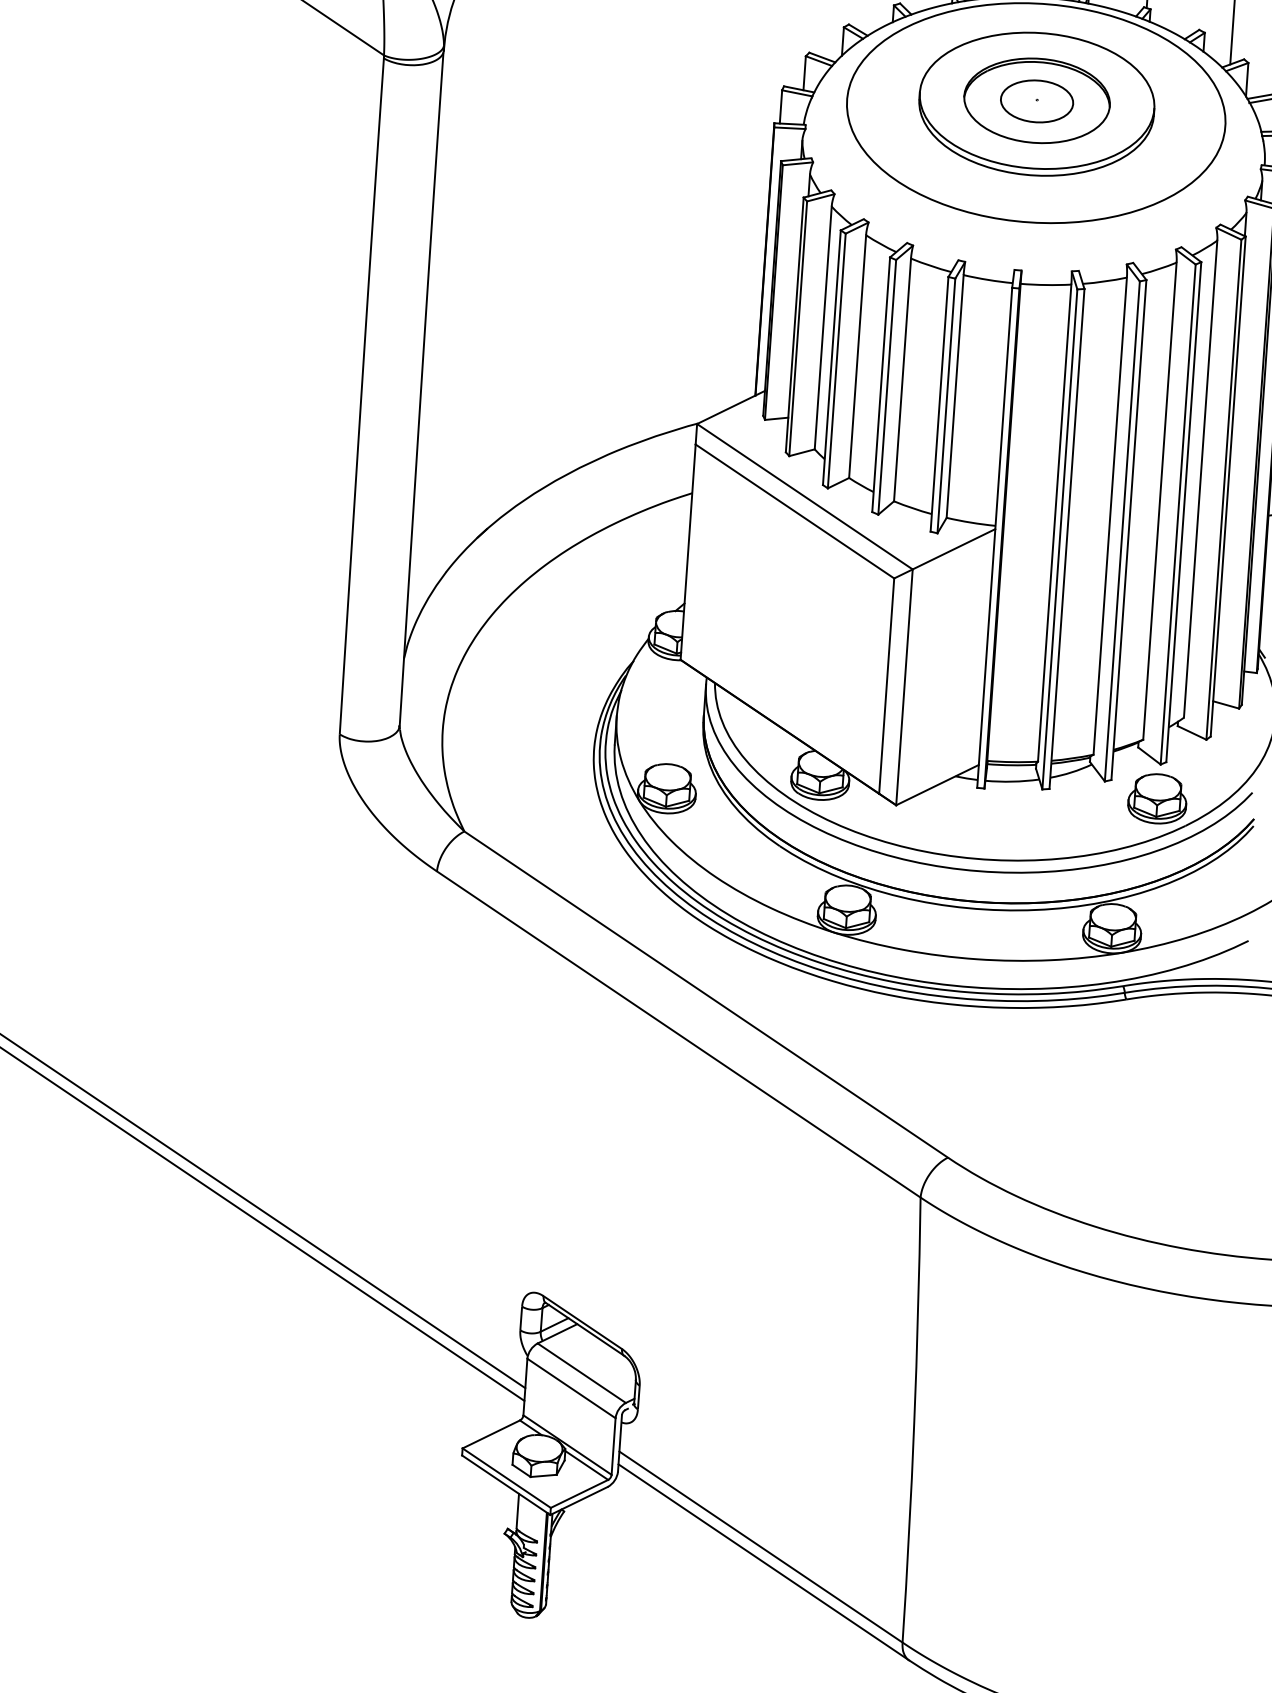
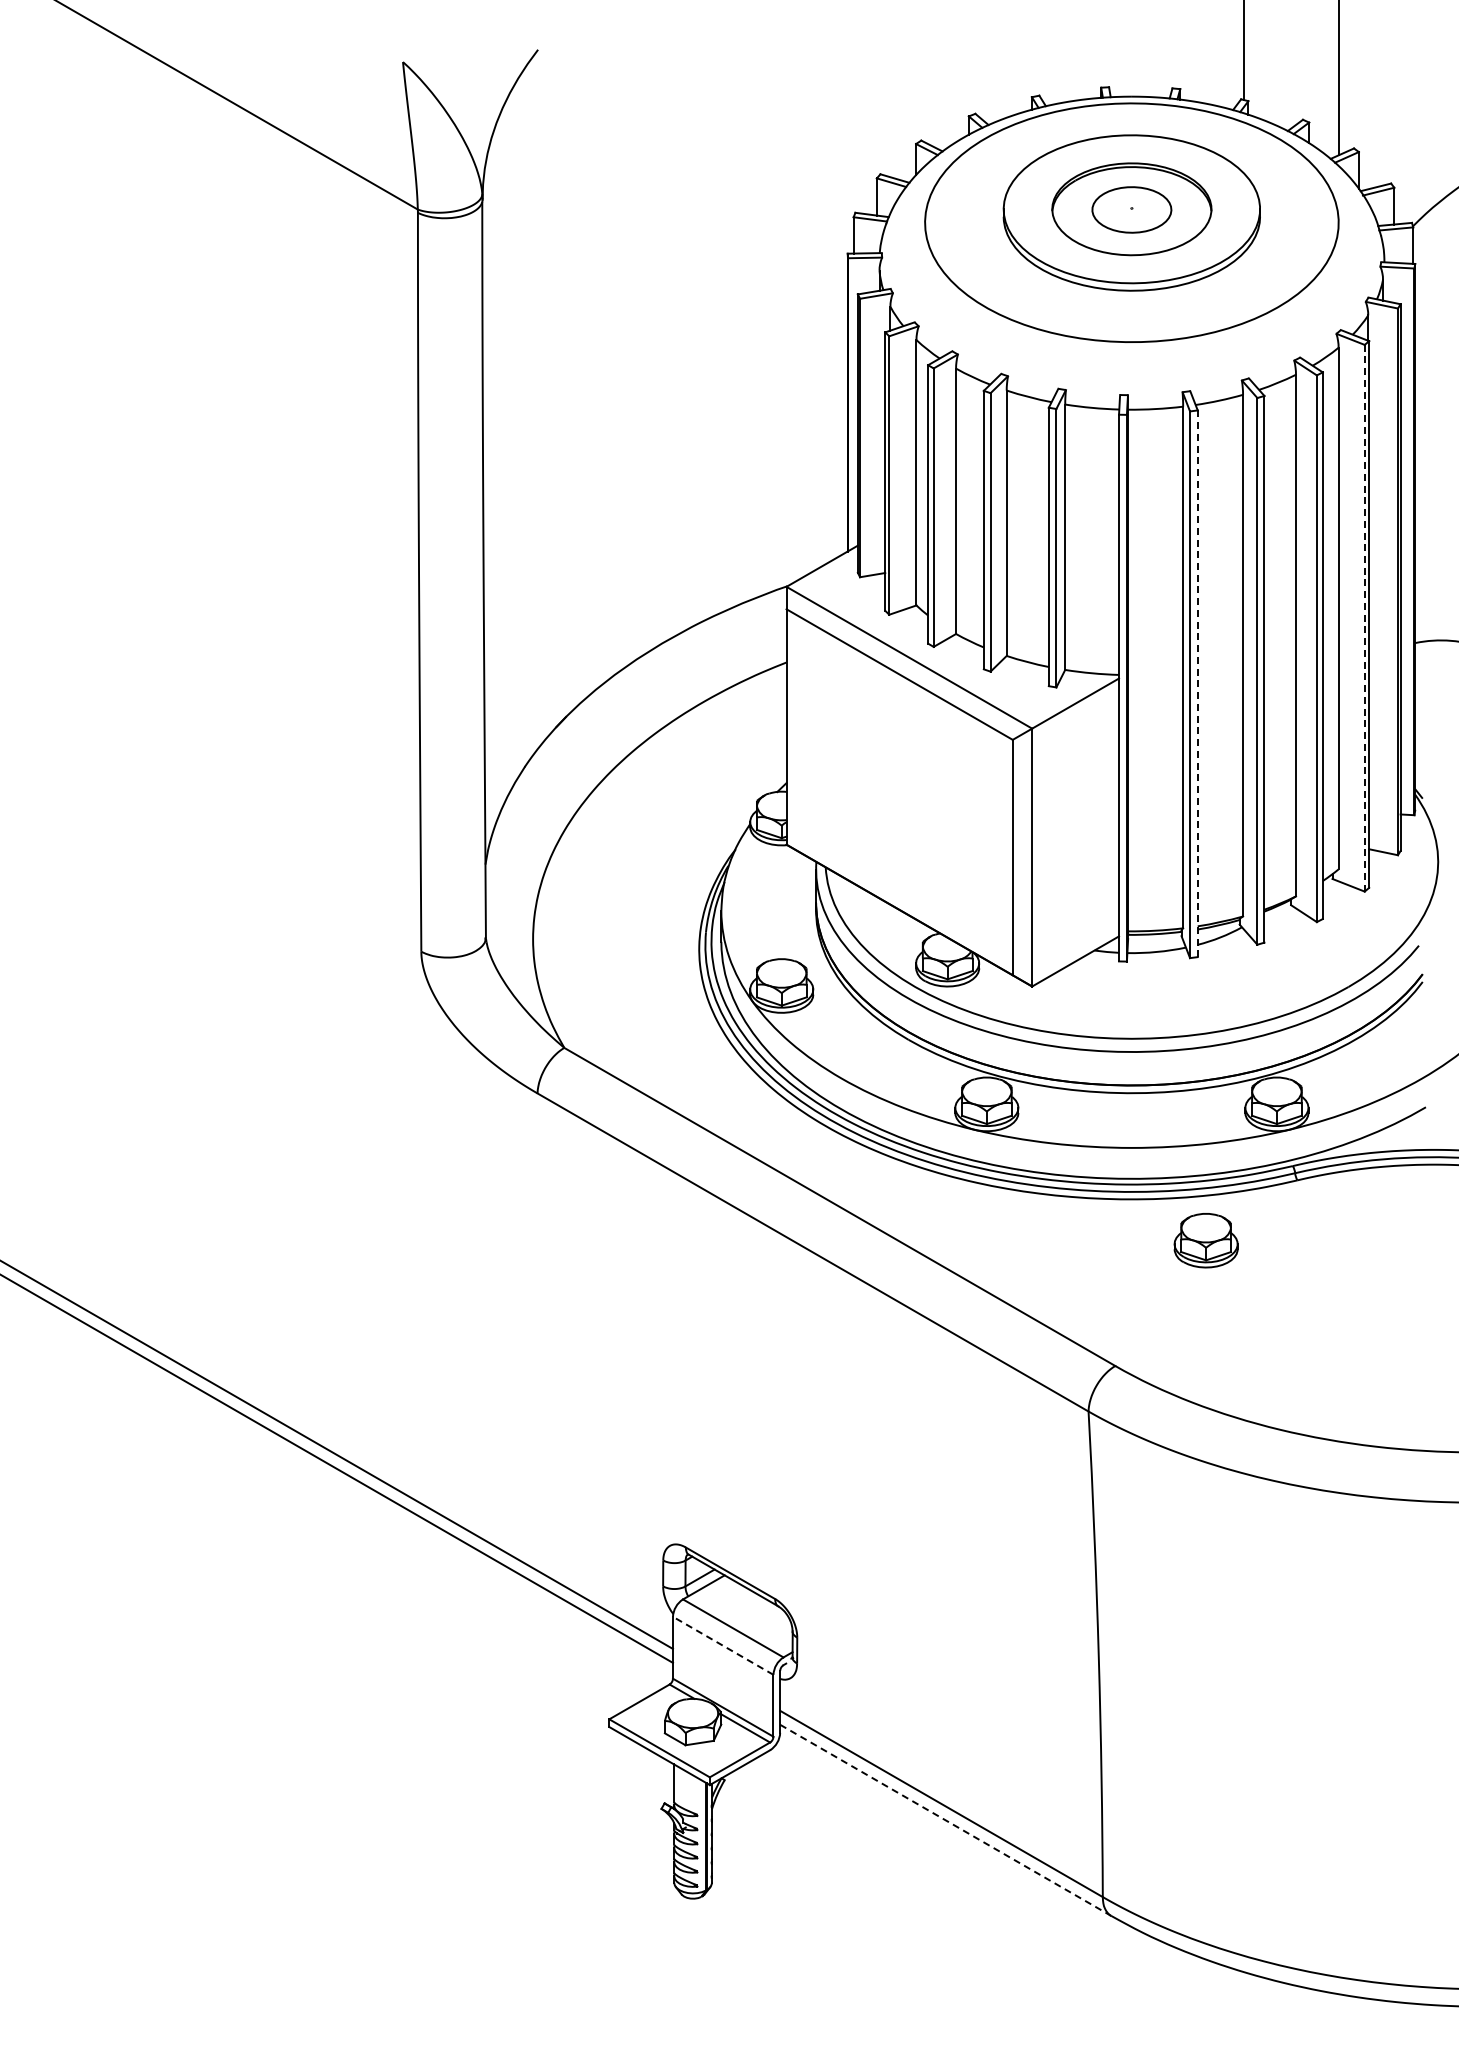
line: (1223, 489) -> (1364, 617), solid -> dashed
line: (1066, 539) -> (1197, 684), solid -> dashed
part: (1157, 798) -> (1205, 1240), moved
line: (570, 1388) -> (722, 1645), solid -> dashed
line: (764, 1562) -> (946, 1820), solid -> dashed

